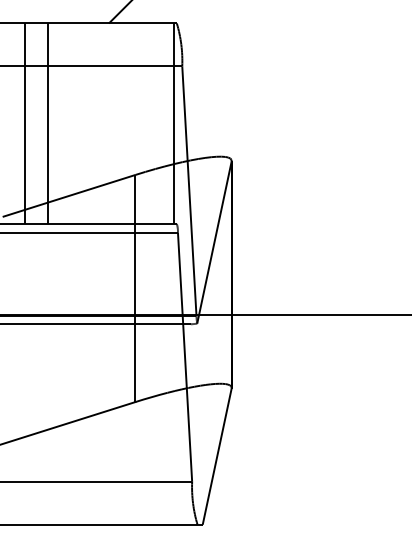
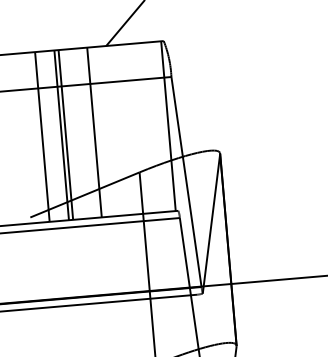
line: (52, 123) -> (65, 134), added
line: (86, 123) -> (94, 132), added

